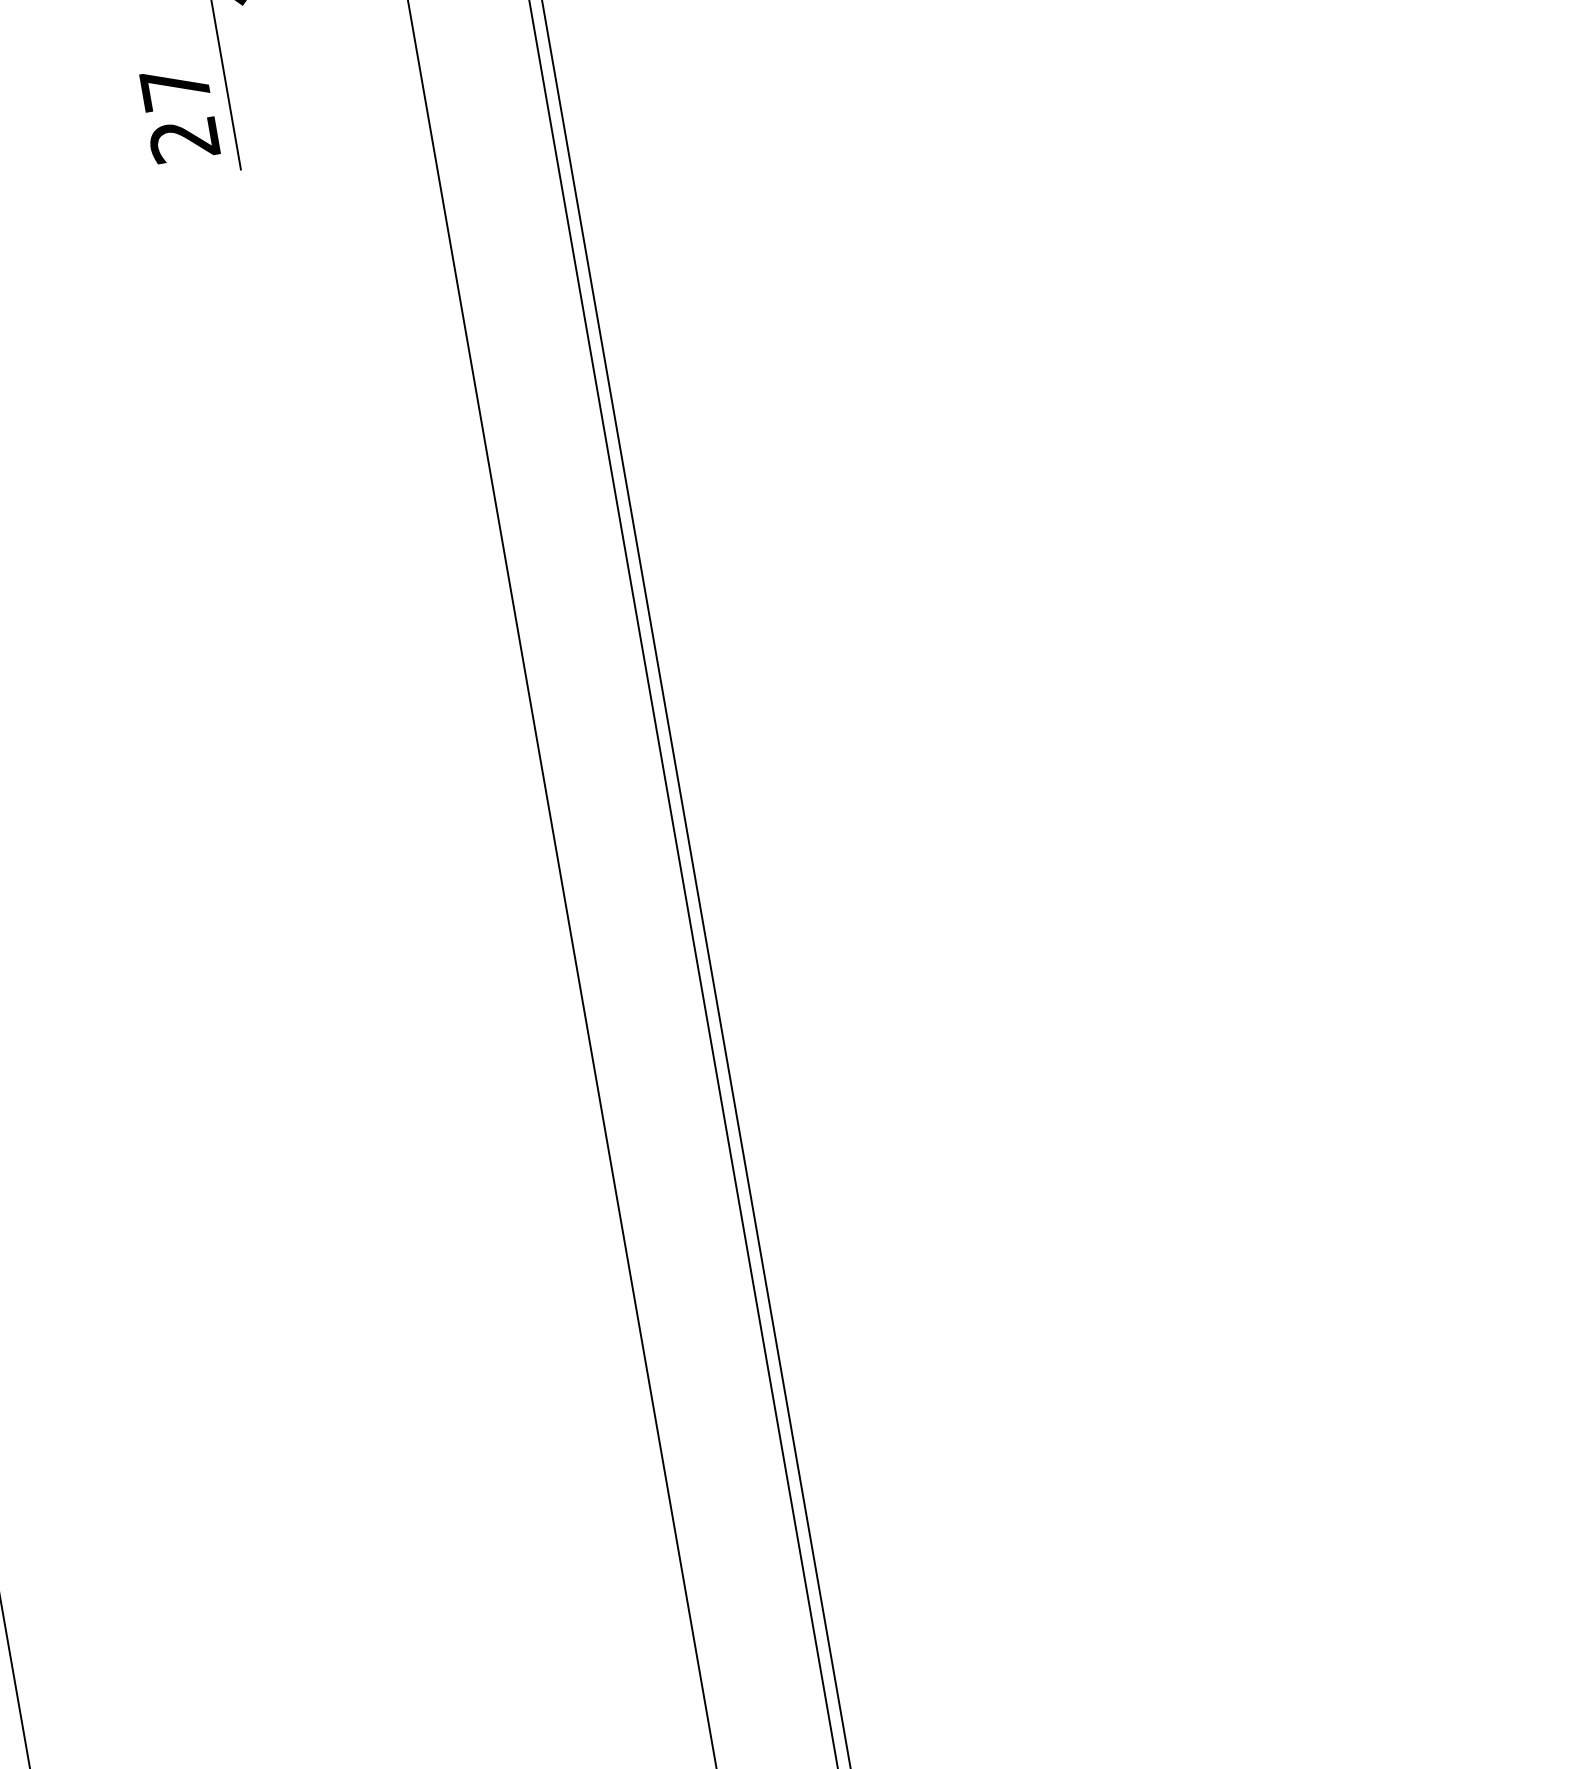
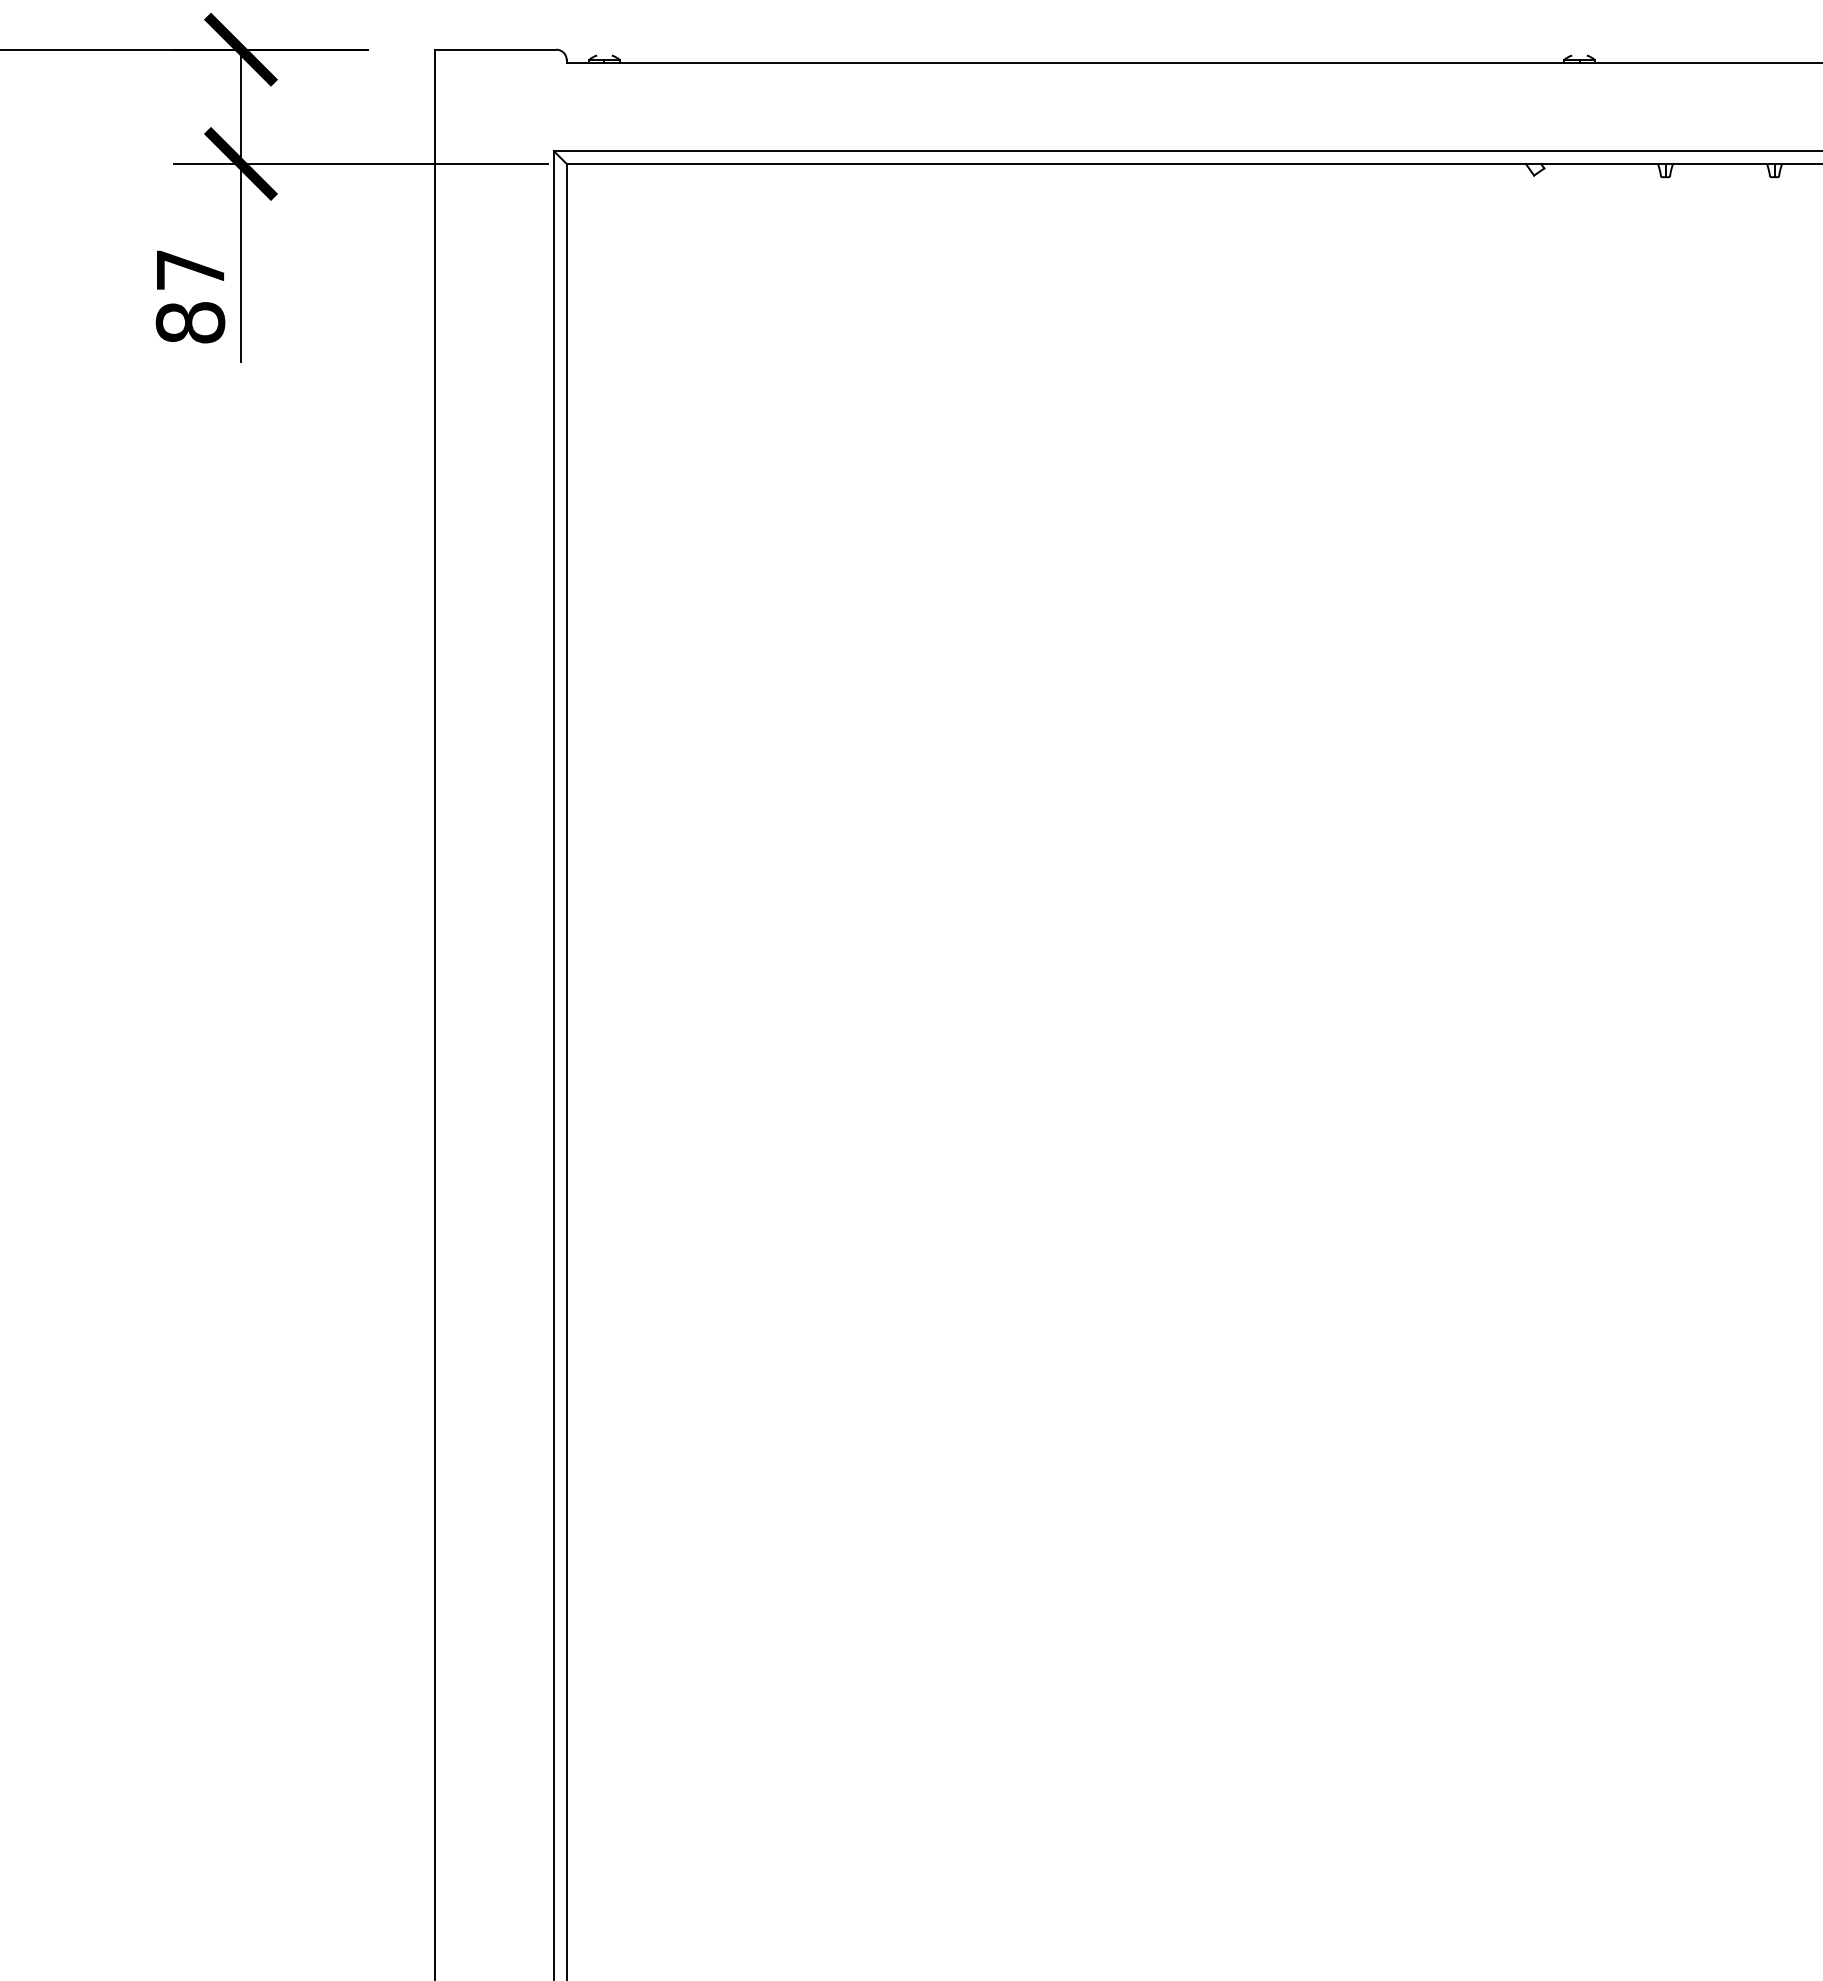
text: (184, 139) -> (190, 322), 27 -> 87

